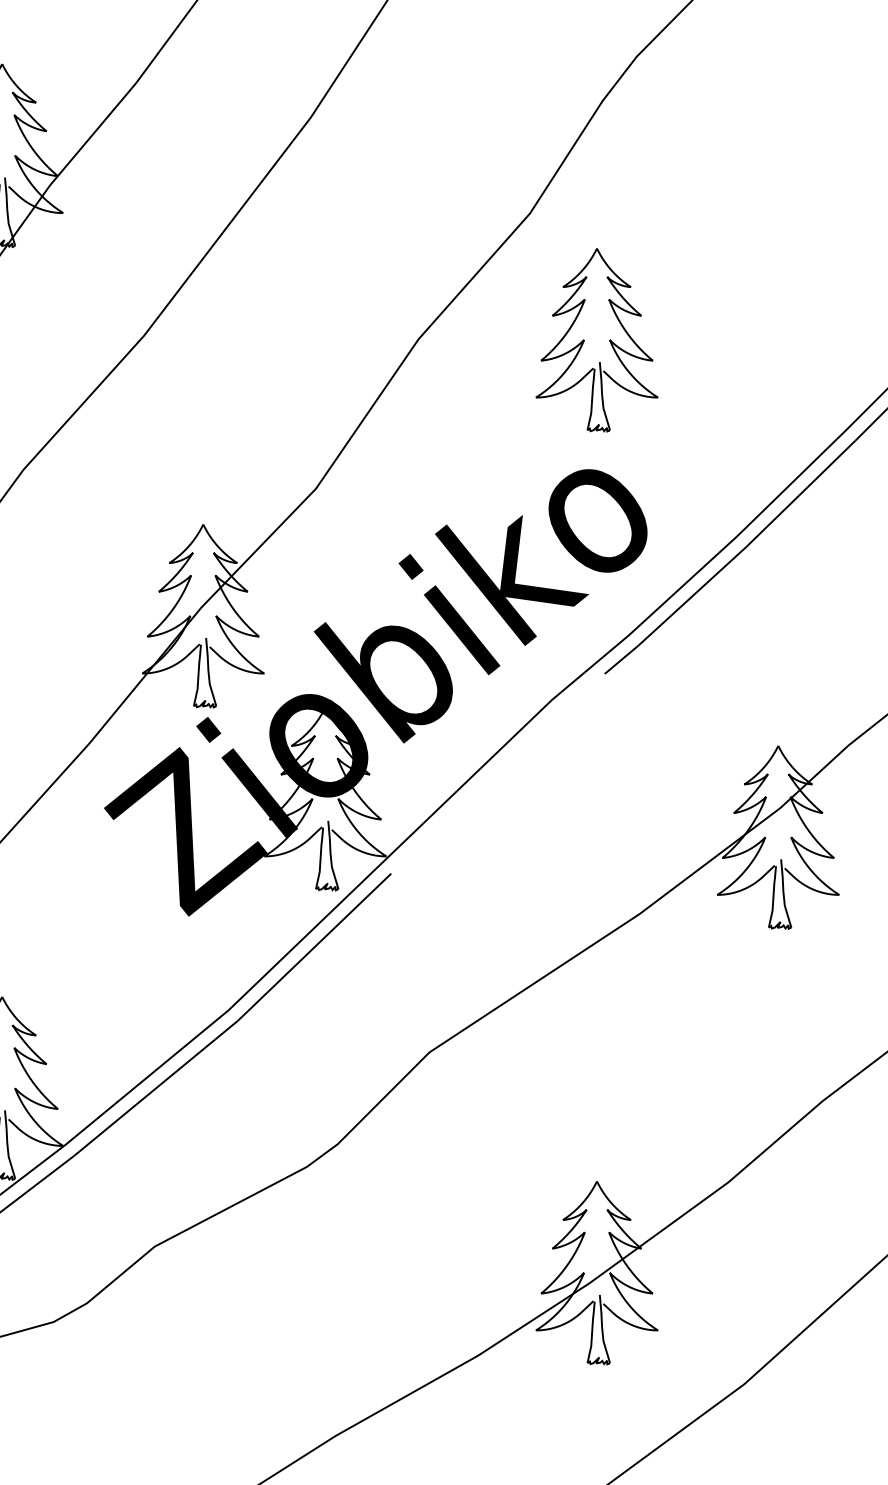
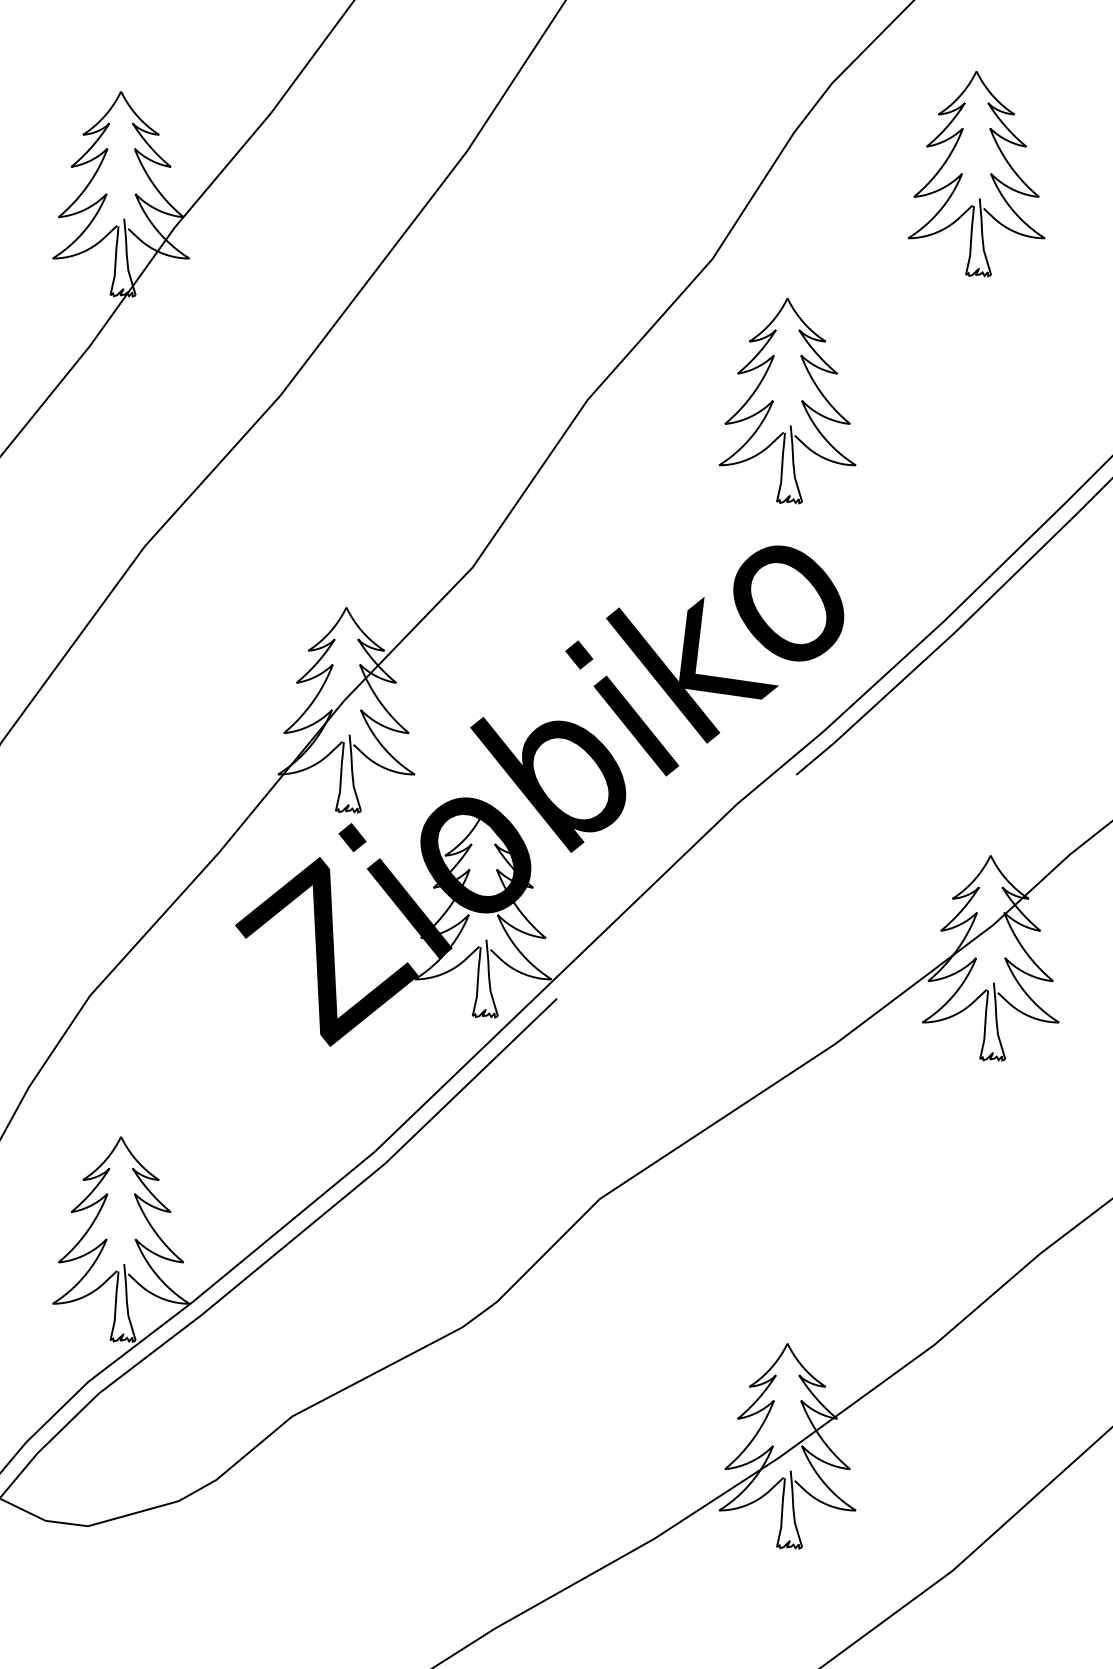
part: (753, 138) -> (962, 174), added

